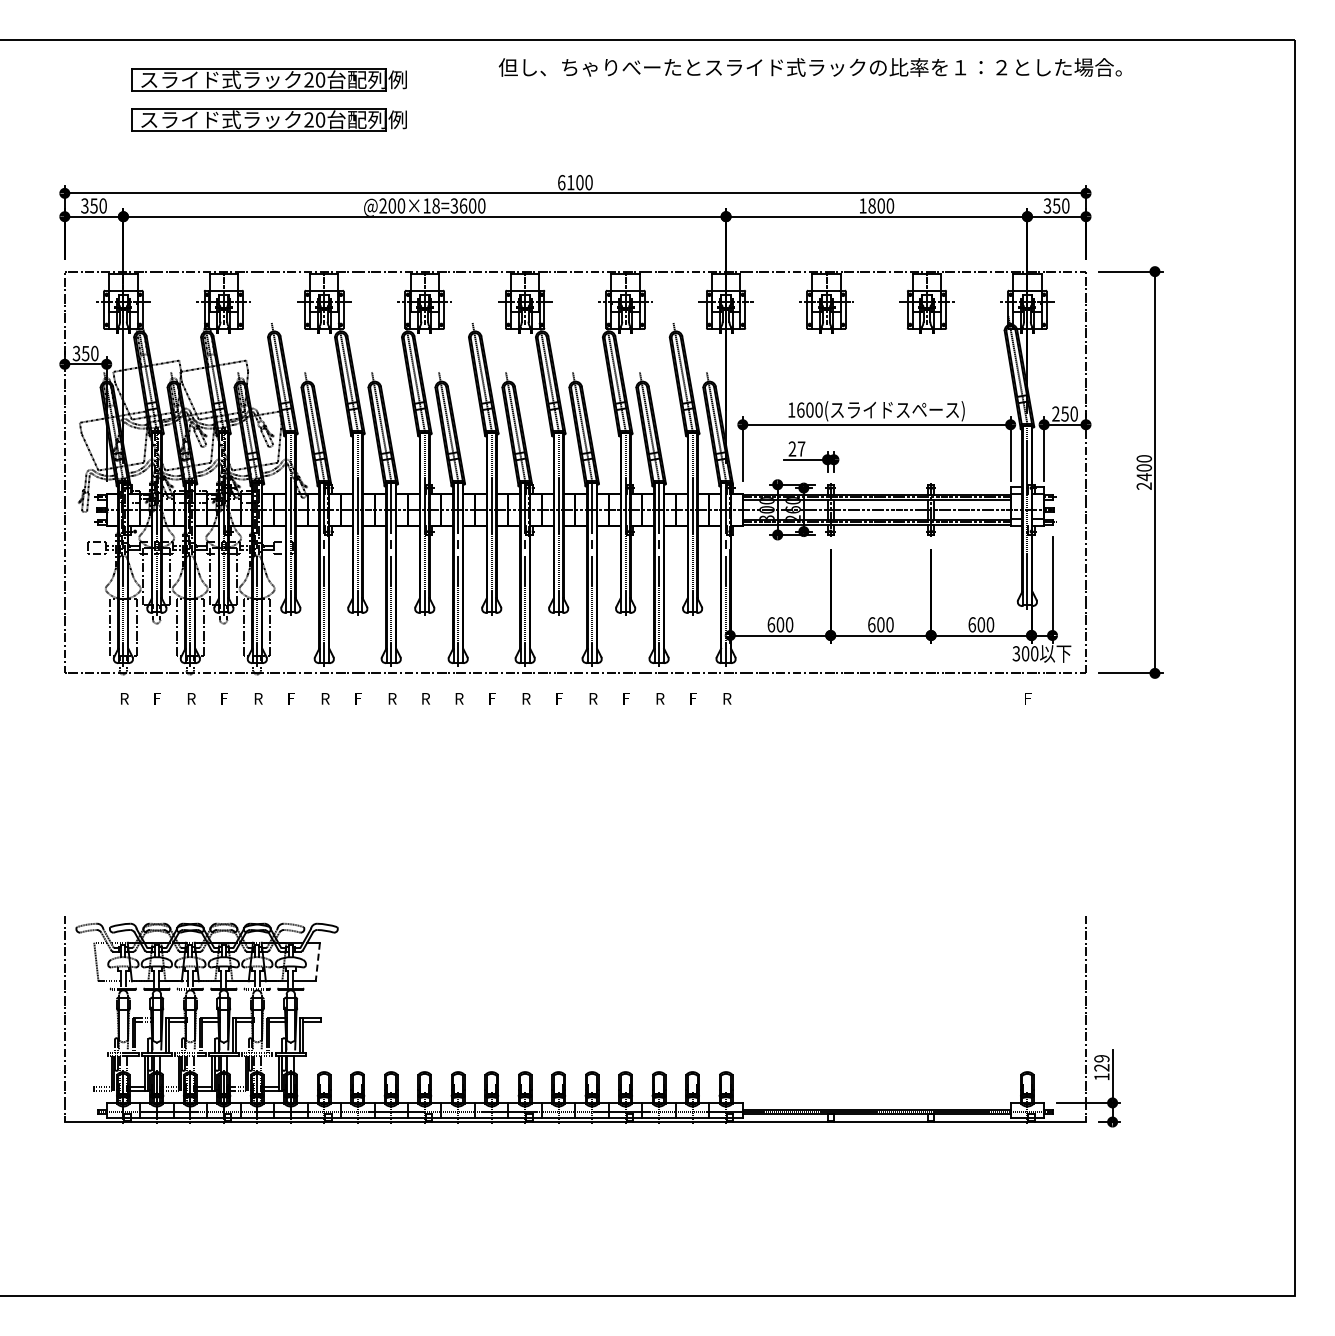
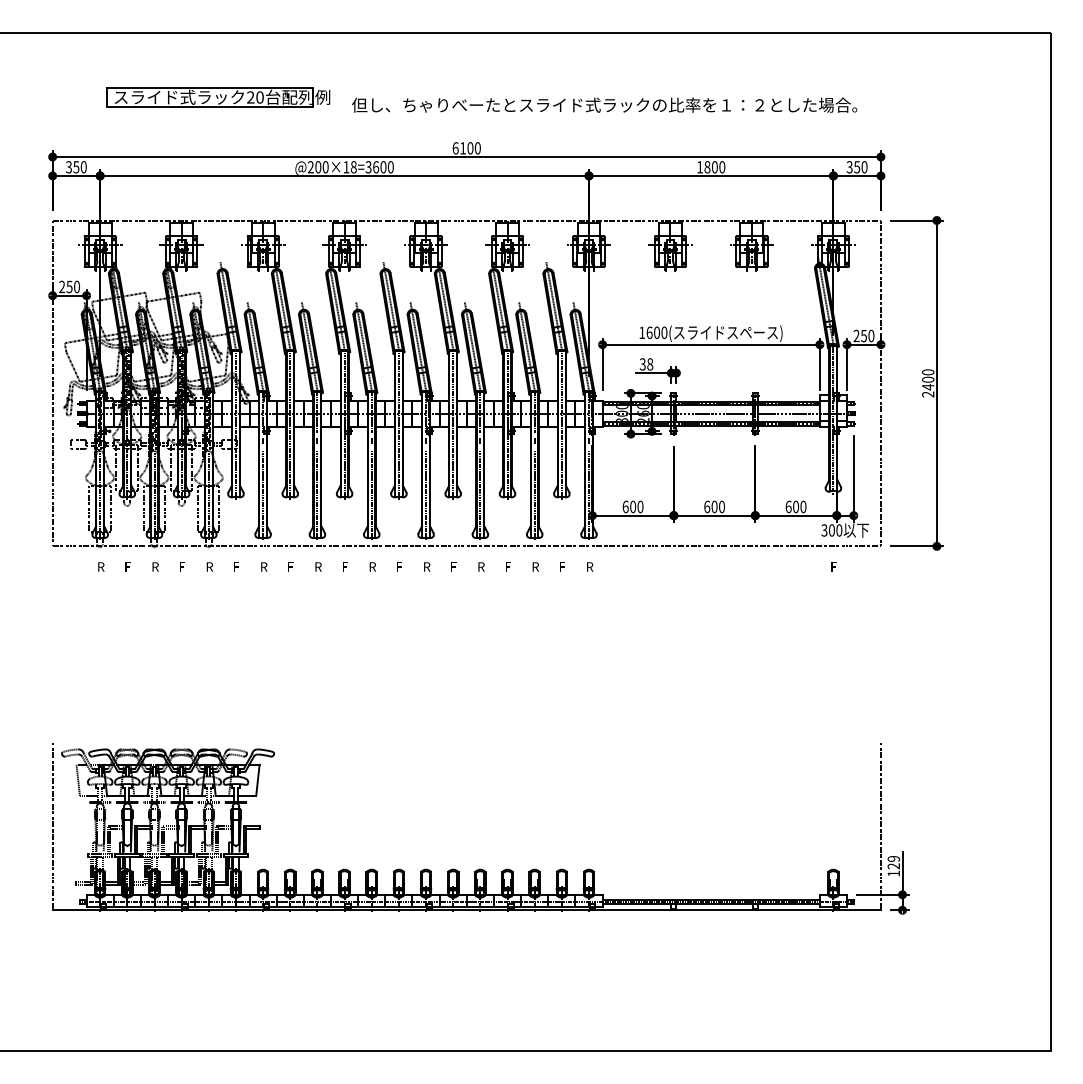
text: (809, 67) -> (603, 105), moved
part: (268, 79) -> (217, 64), removed
text: (76, 353) -> (62, 286), 350 -> 250
text: (796, 448) -> (646, 363), 27 -> 38
text: (426, 698) -> (346, 566), R -> F
line: (317, 962) -> (257, 780), dashed -> solid

